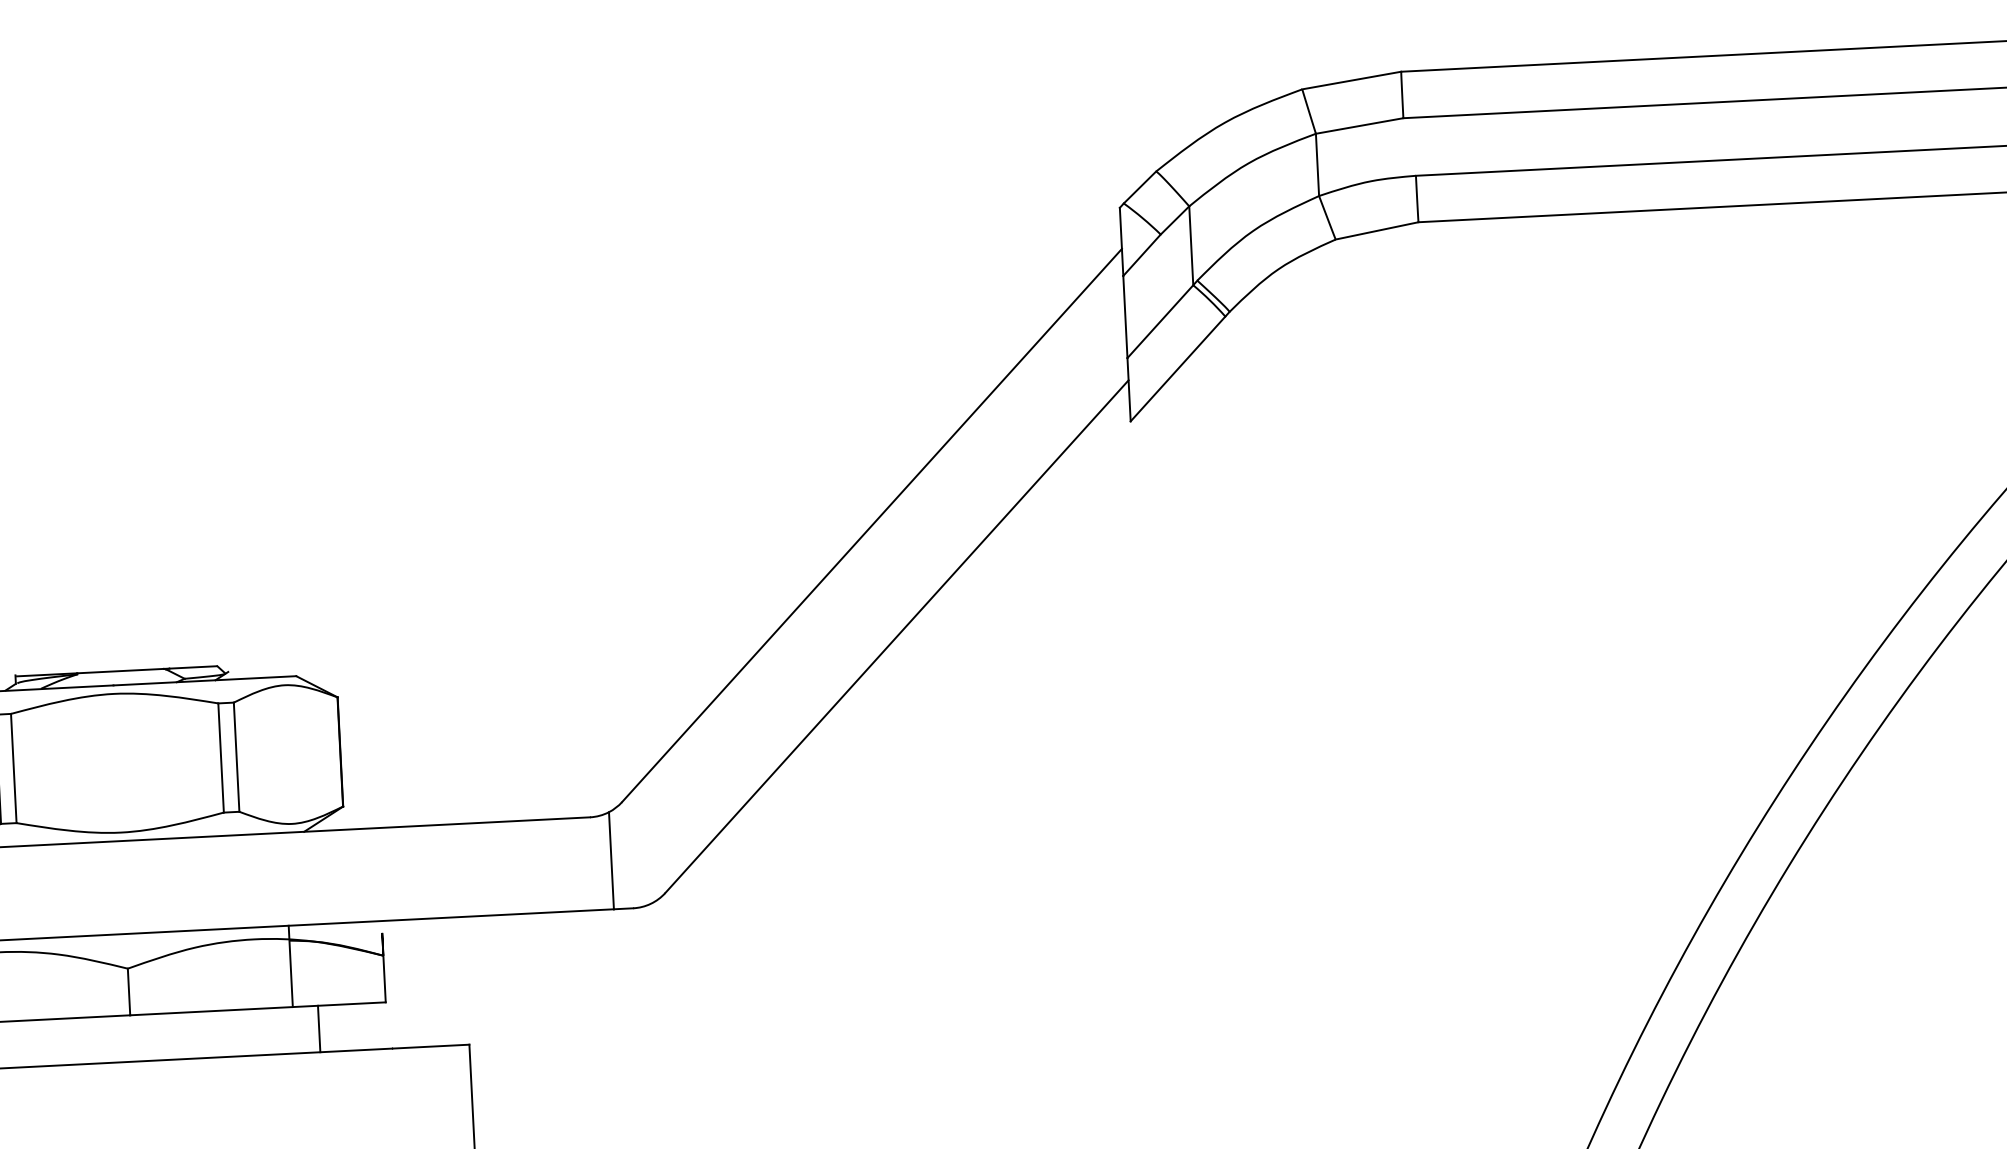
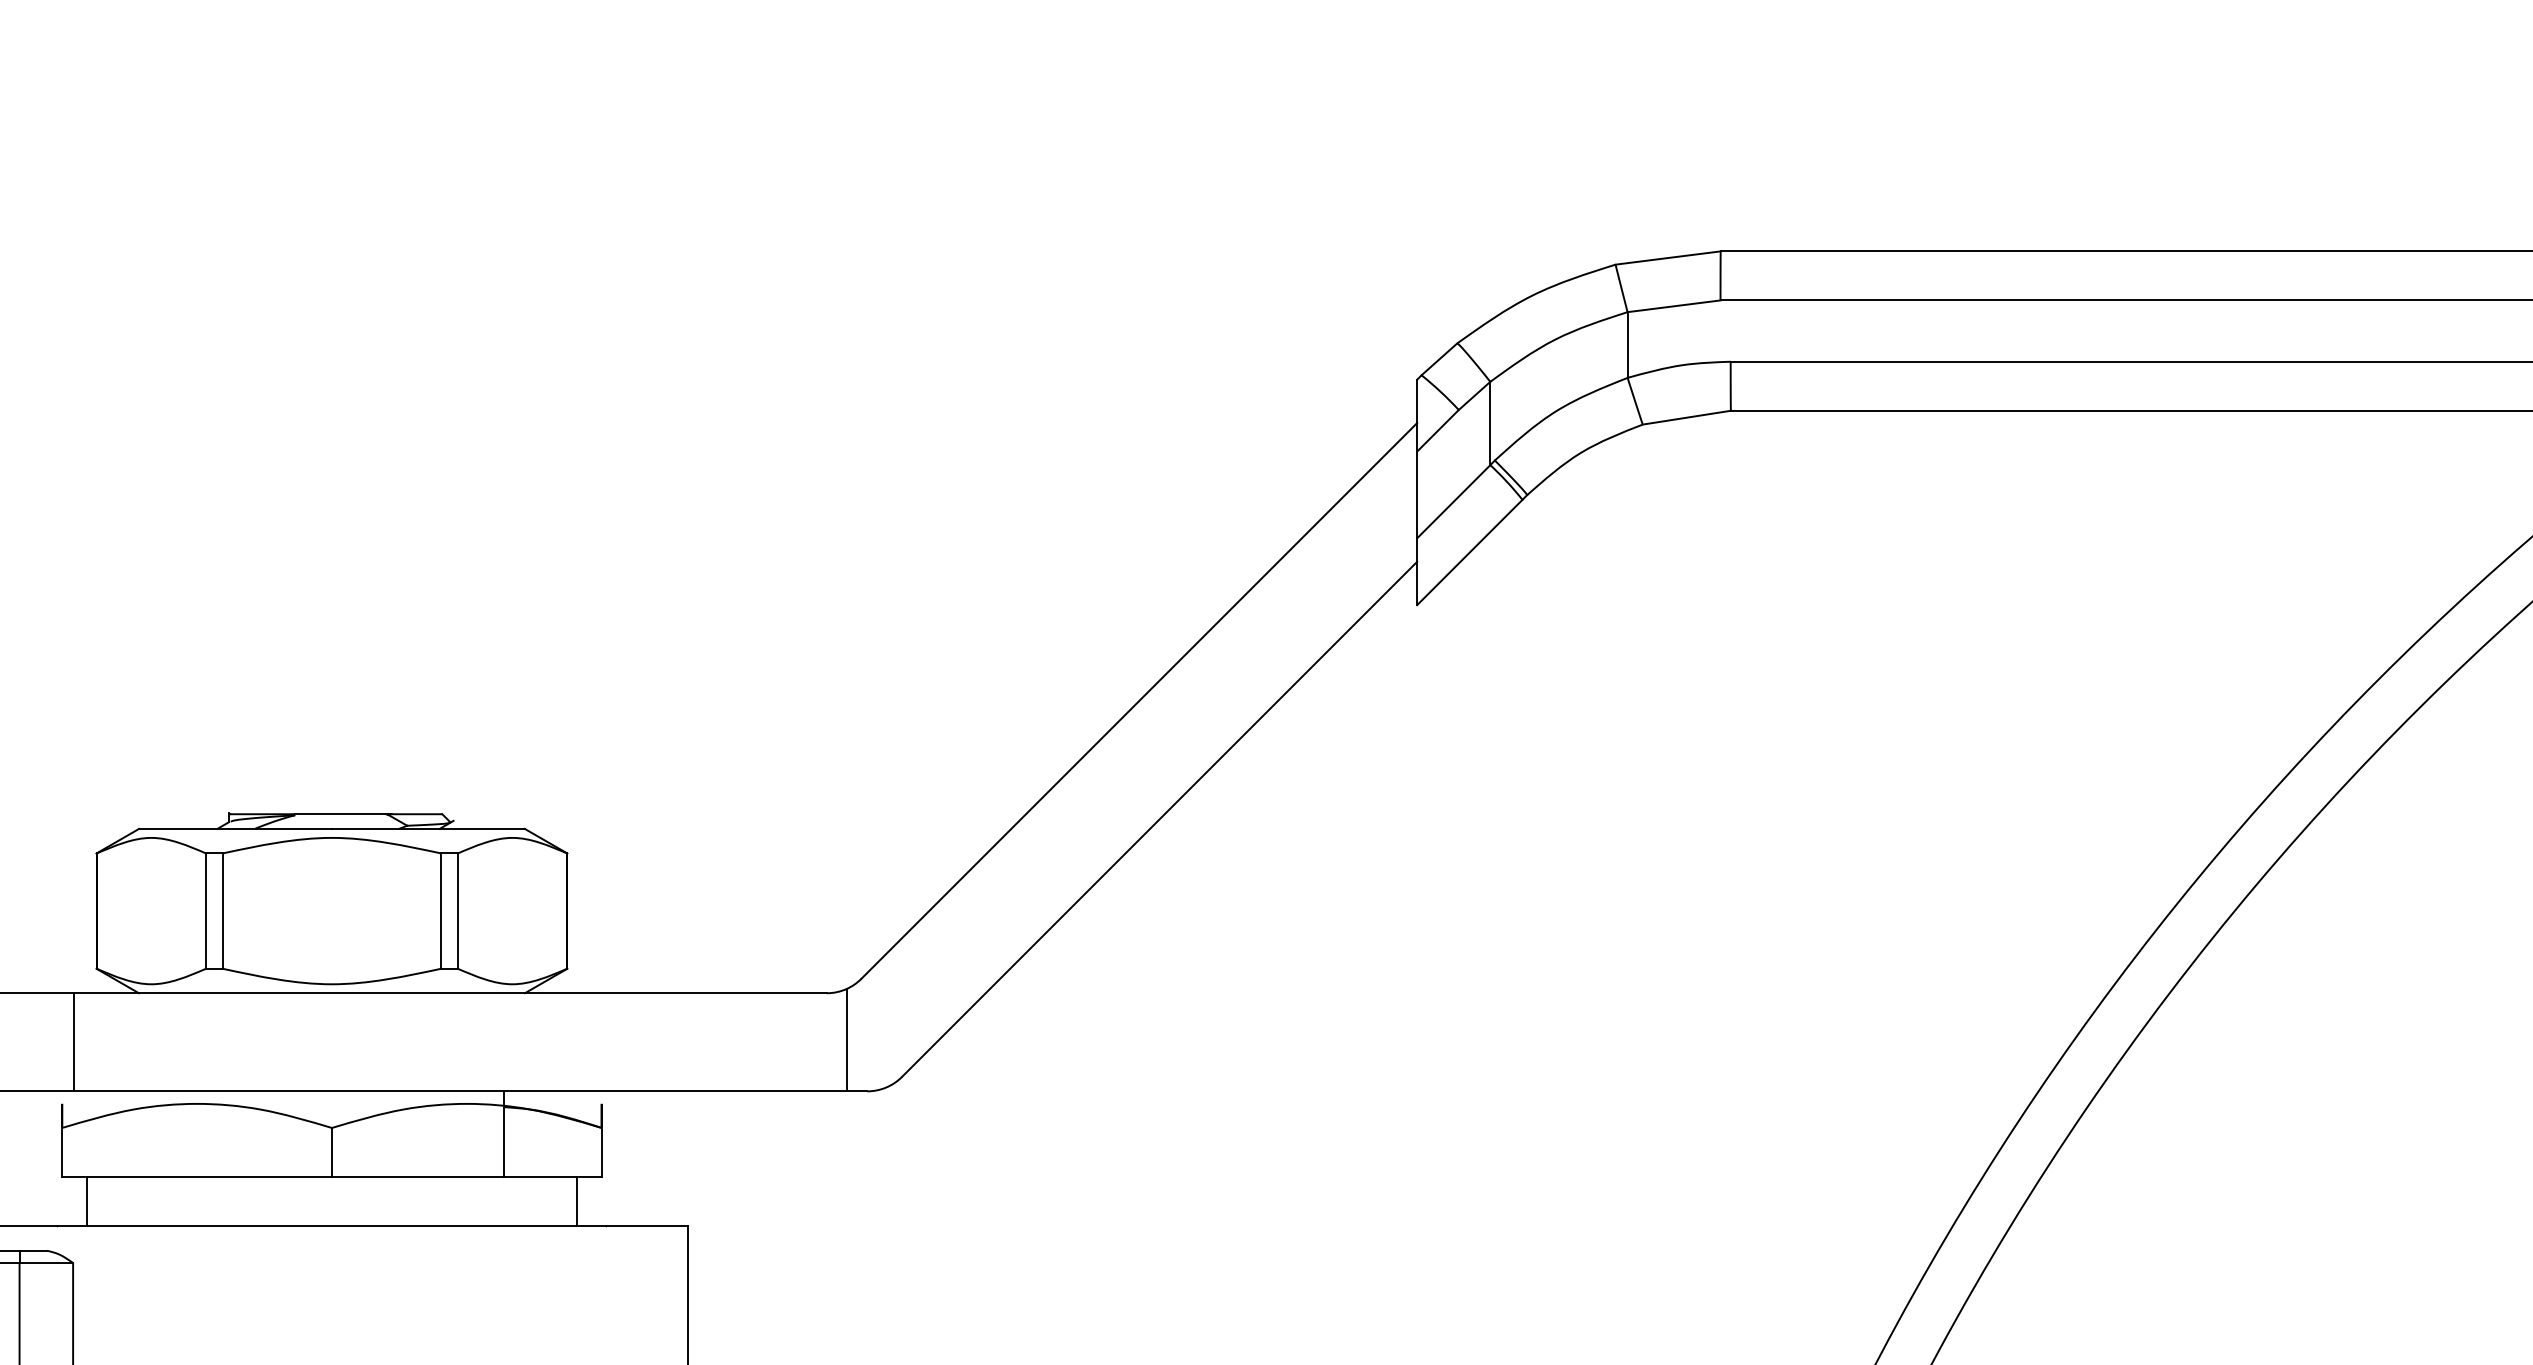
line: (319, 1028) -> (577, 1201), moved

